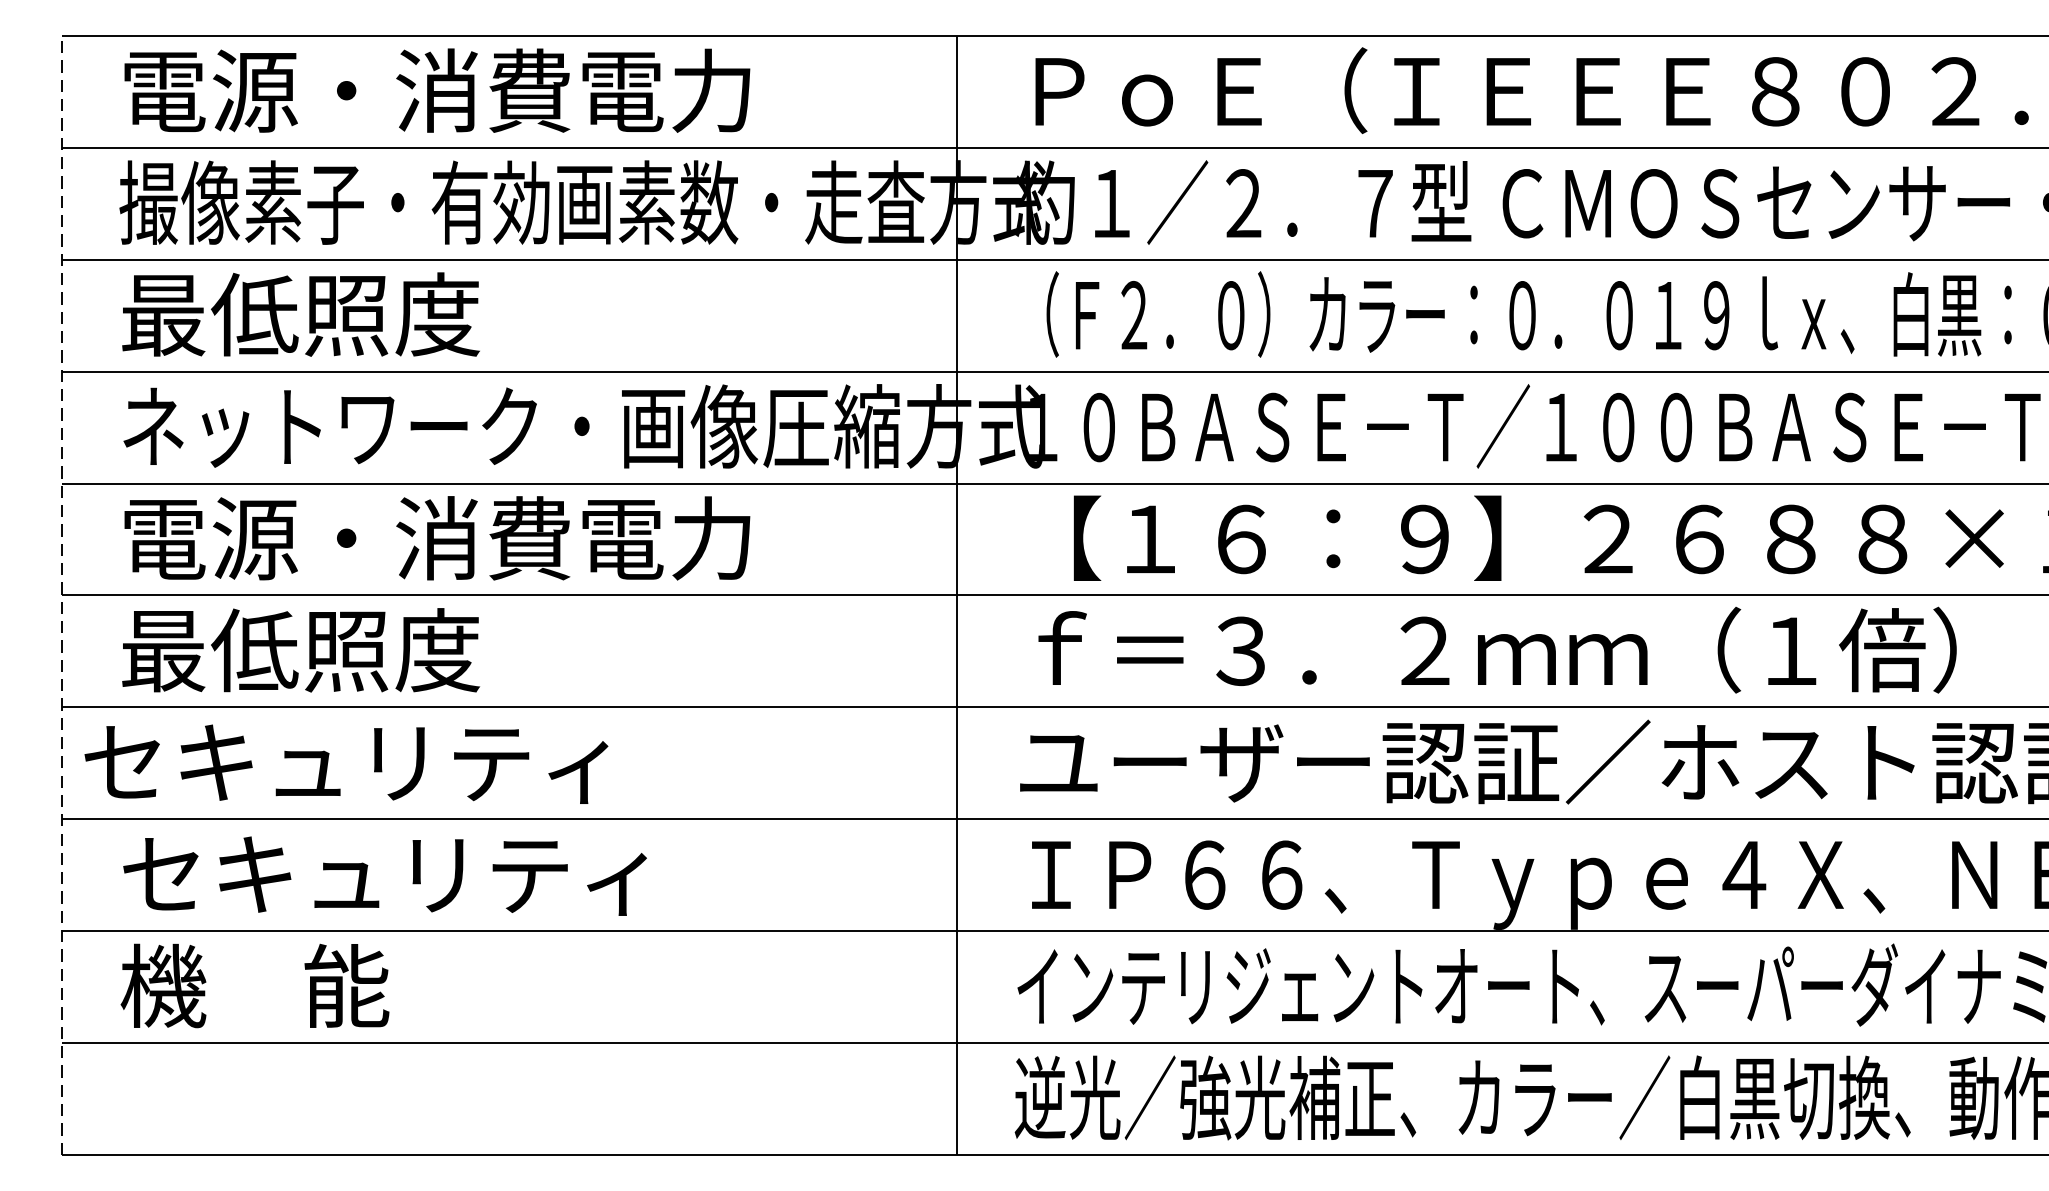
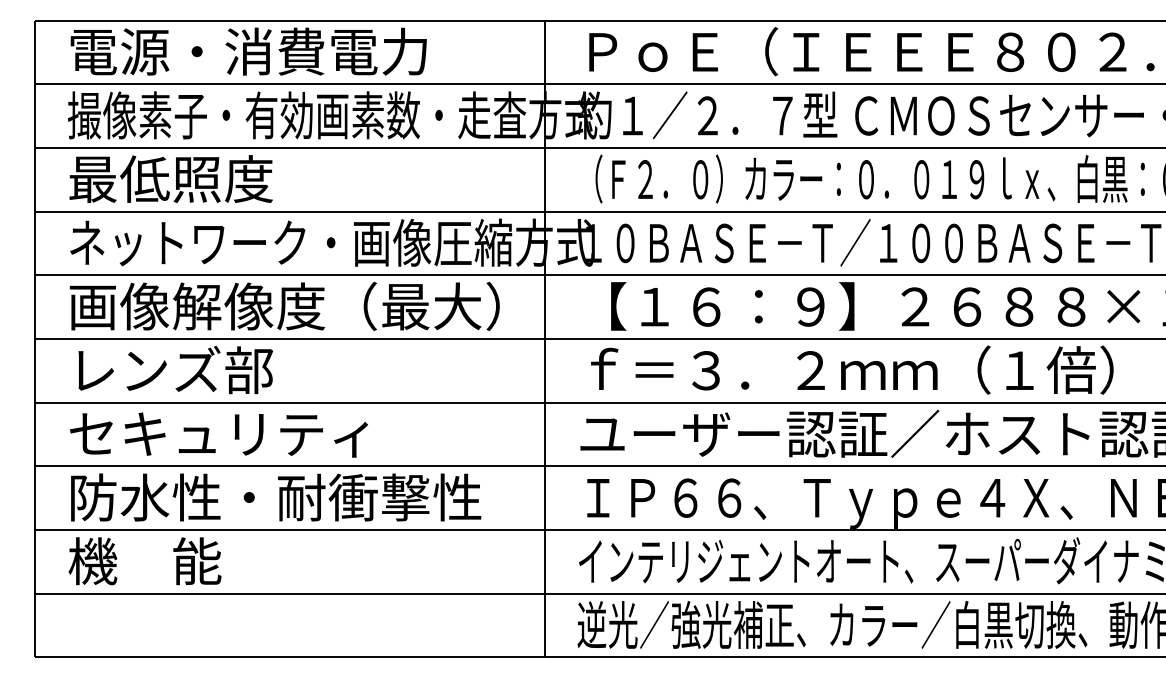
text: (500, 536) -> (284, 305), 電源・消費電力 -> 画像解像度（最大）
line: (60, 594) -> (34, 338), dashed -> solid
text: (301, 649) -> (171, 369), 最低照度 -> レンズ部
text: (345, 763) -> (218, 434), moved
text: (484, 873) -> (275, 497), セキュリティ -> 防水性・耐衝撃性

